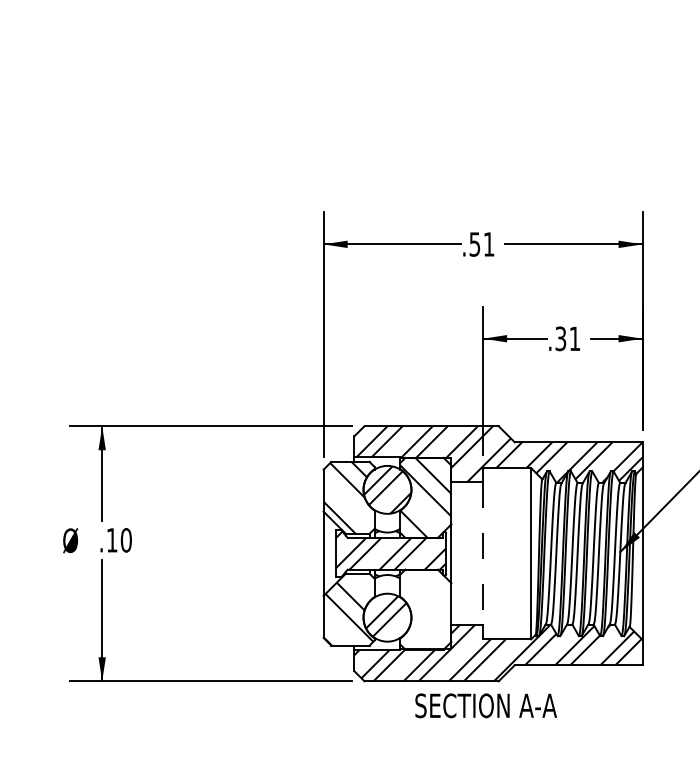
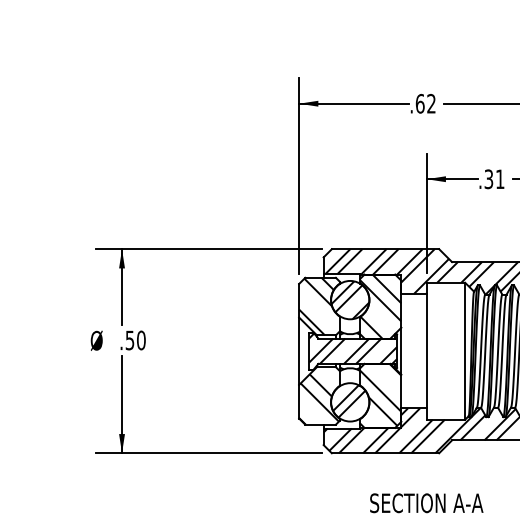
text: (481, 244) -> (425, 103), .51 -> .62
text: (112, 540) -> (130, 340), .10 -> .50
line: (483, 553) -> (427, 351), dashed -> solid
hatch: (425, 608) -> (380, 395), added
text: (485, 705) -> (426, 502), moved

